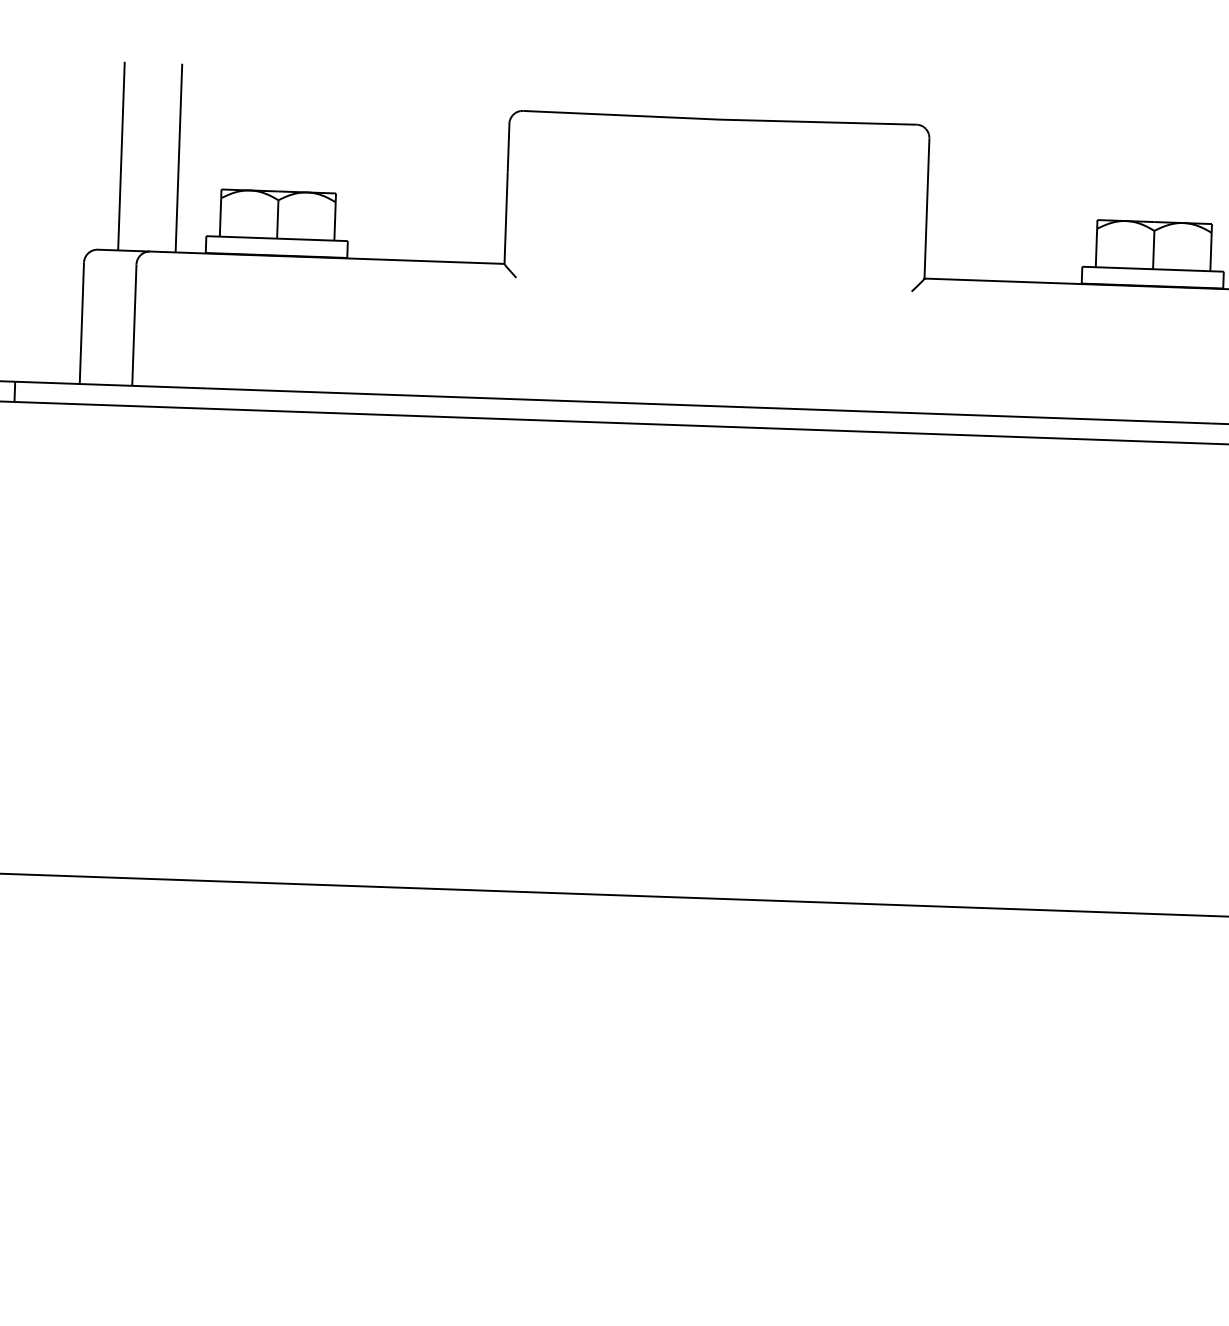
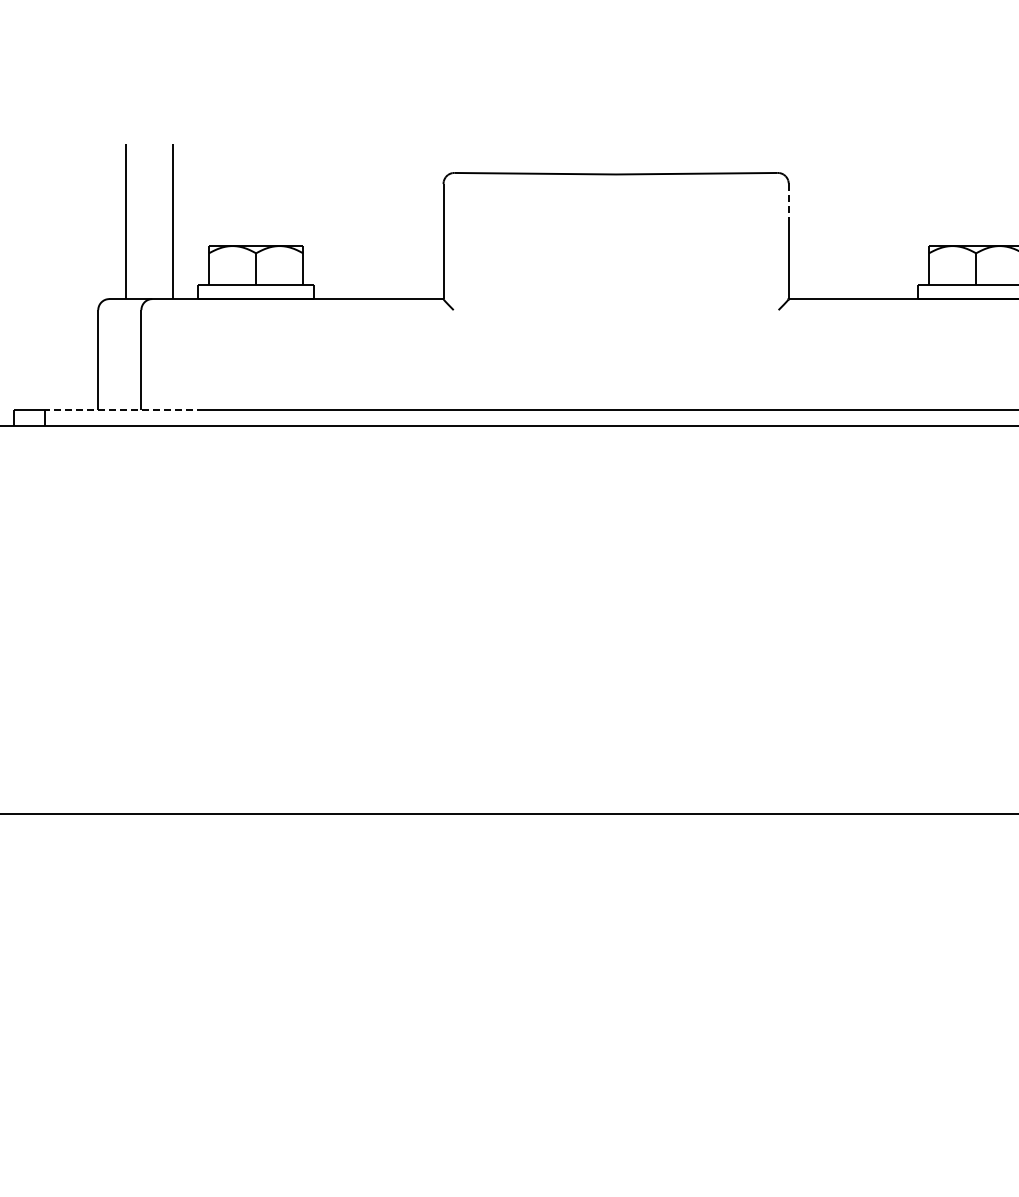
line: (928, 162) -> (788, 203), solid -> dashed
line: (110, 384) -> (123, 409), solid -> dashed

